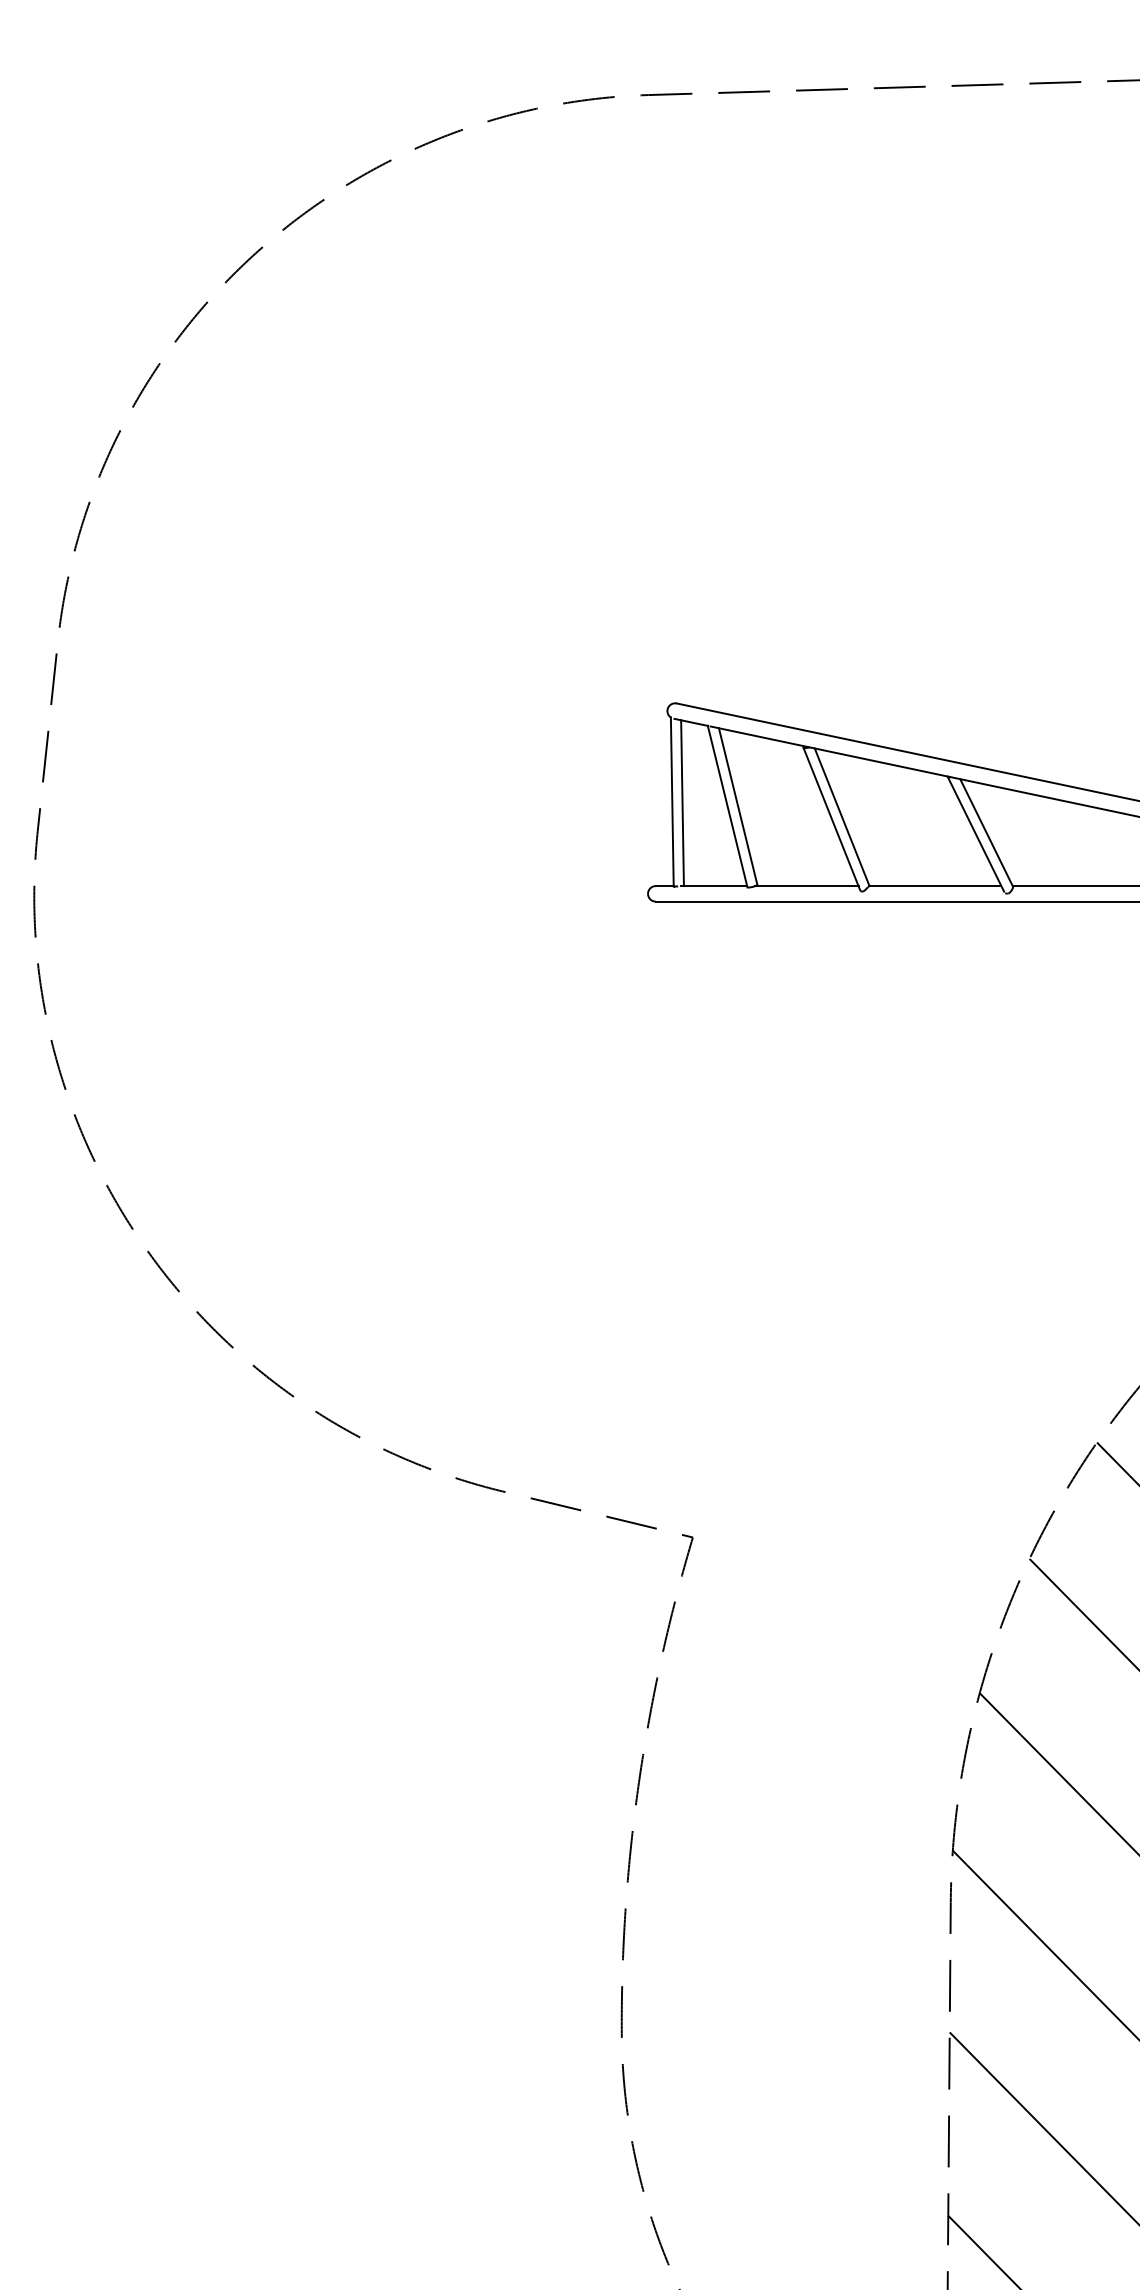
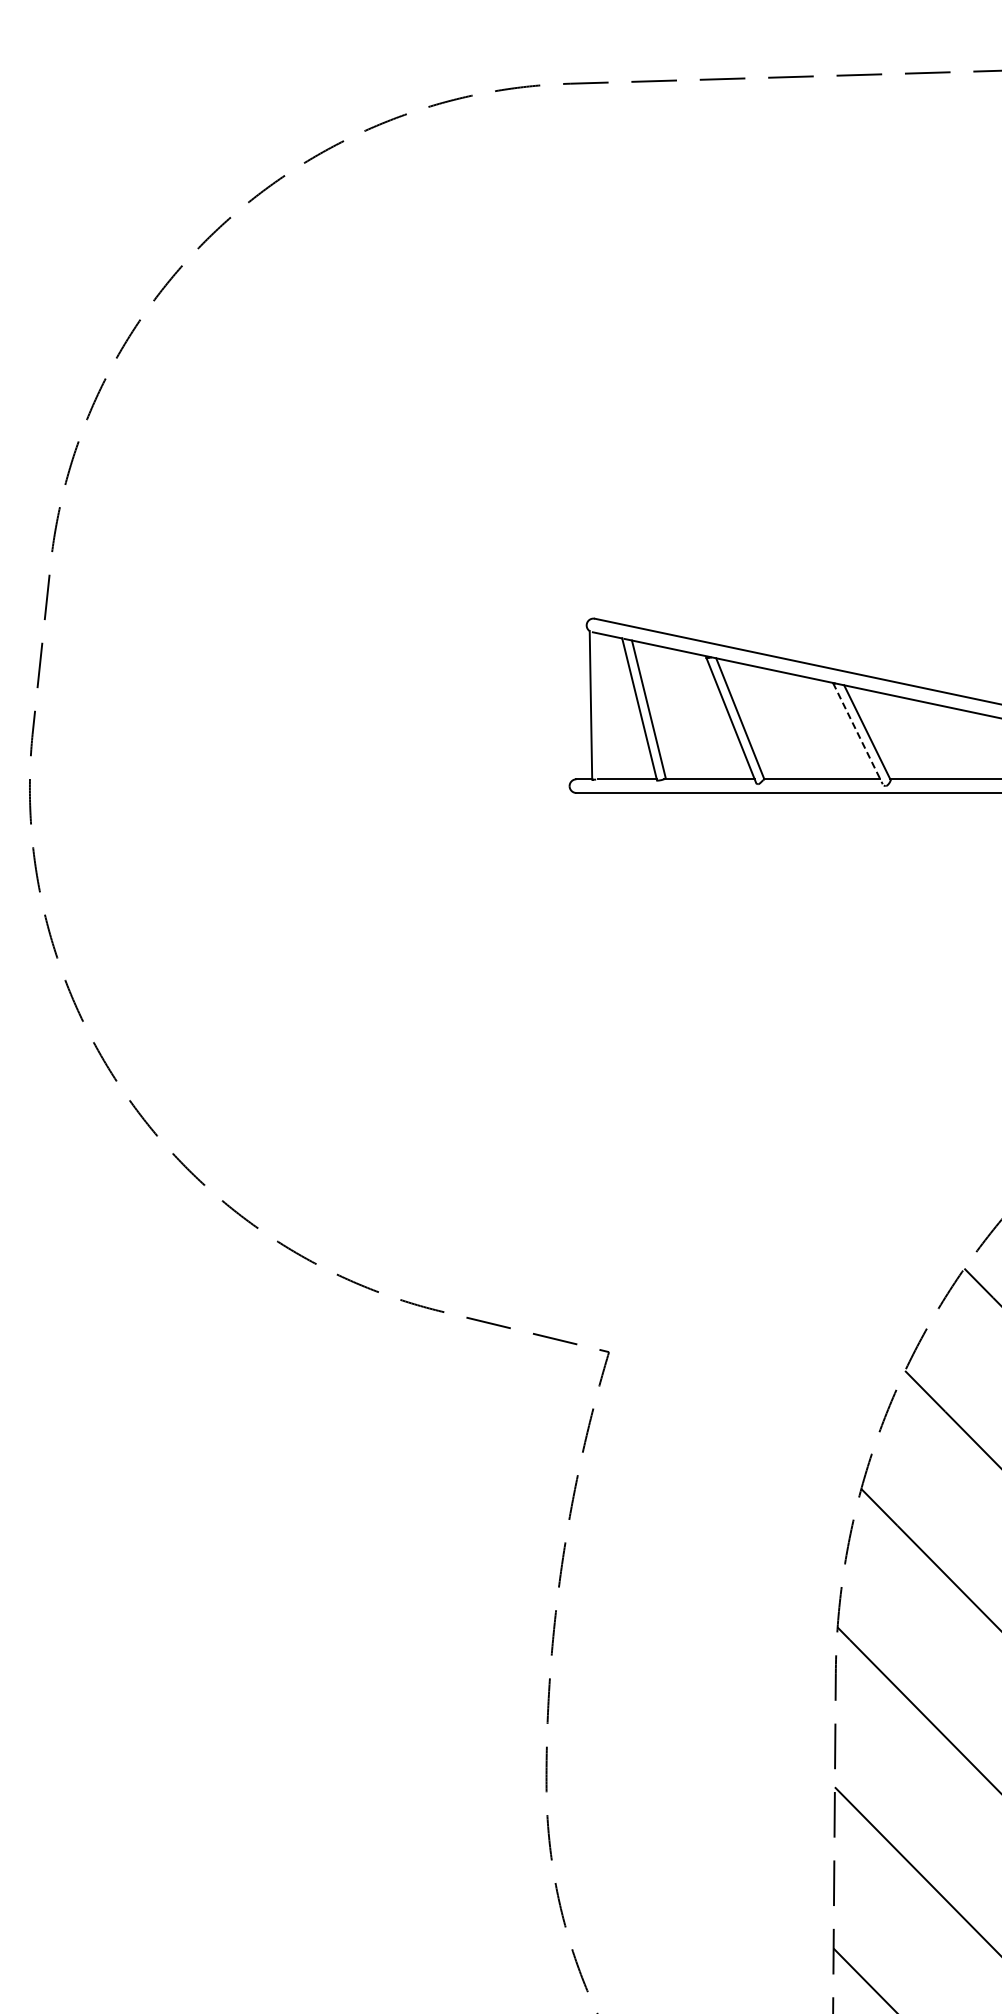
line: (682, 803) -> (599, 706), removed
line: (976, 835) -> (858, 734), solid -> dashed

